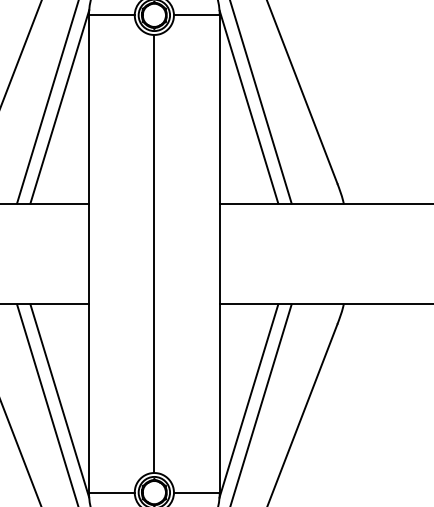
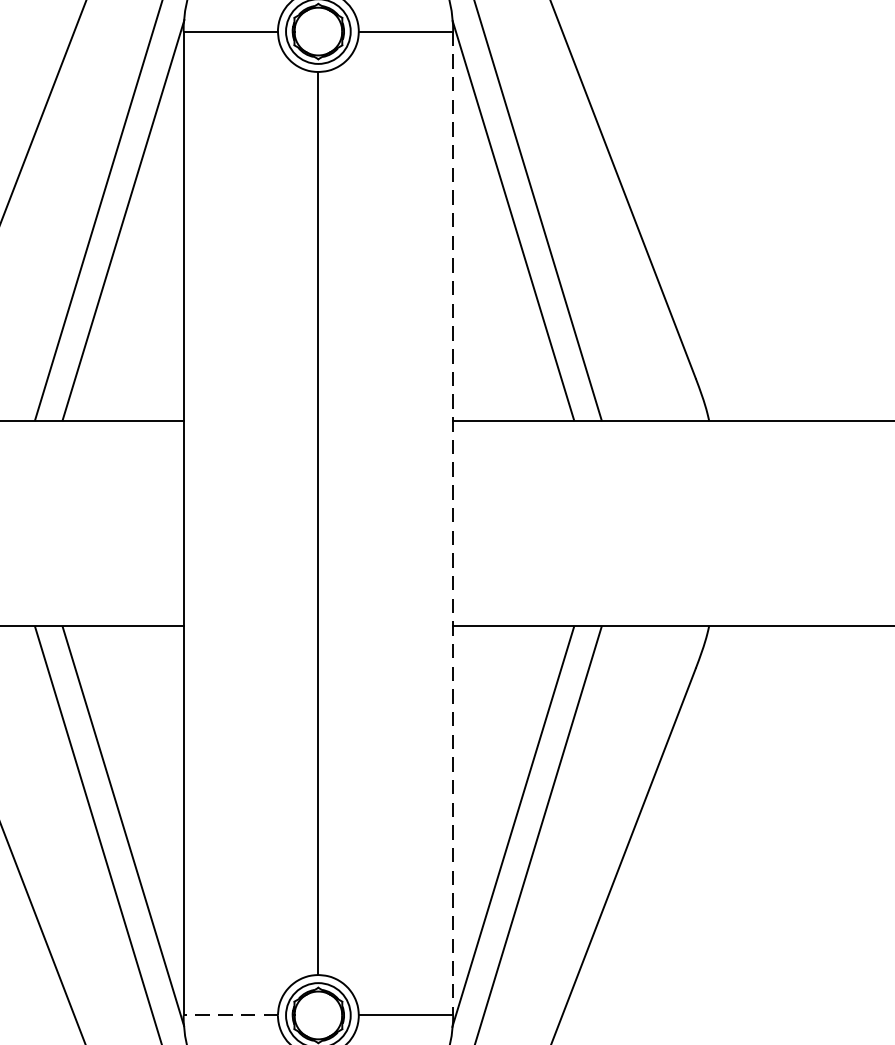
line: (219, 254) -> (452, 524), solid -> dashed
line: (111, 492) -> (230, 1015), solid -> dashed

